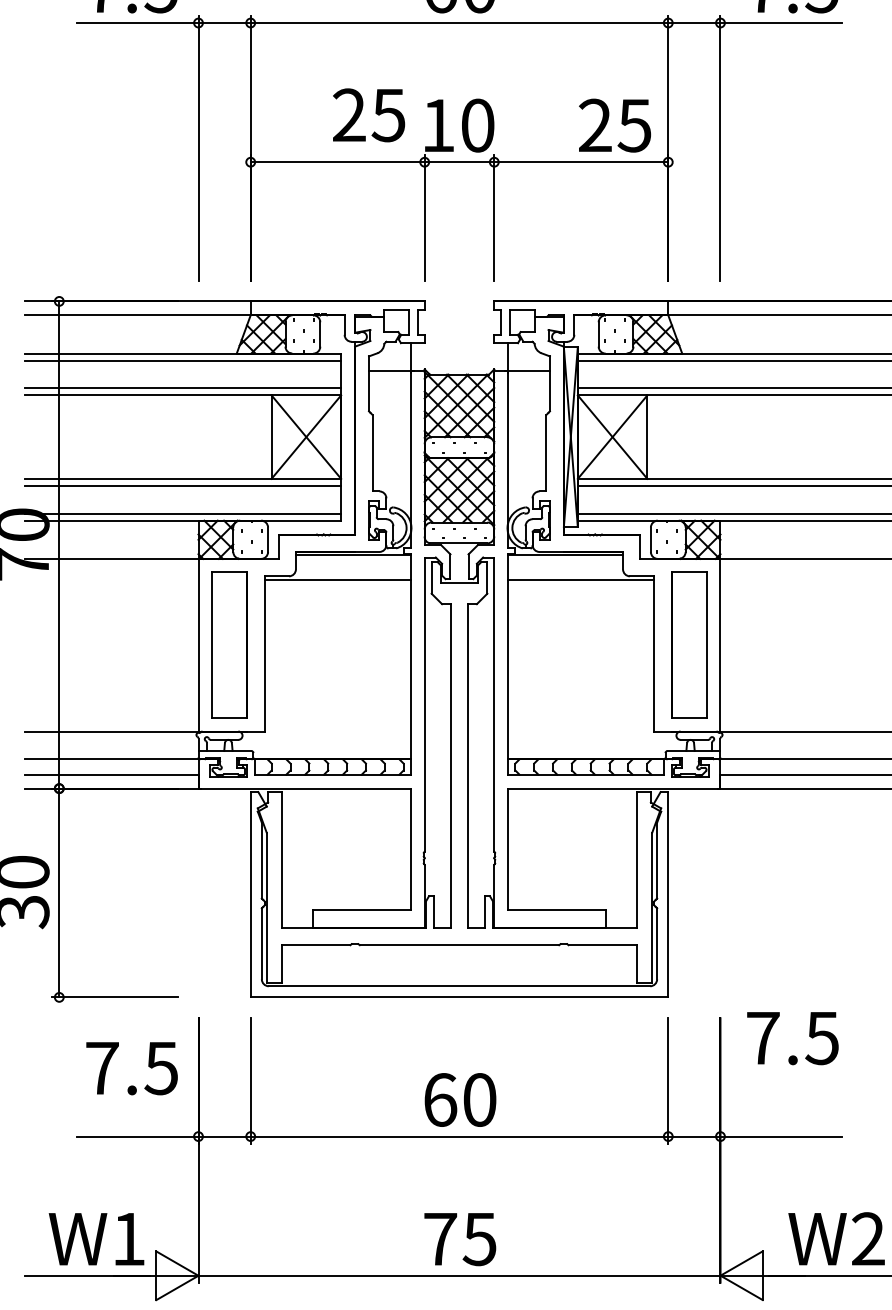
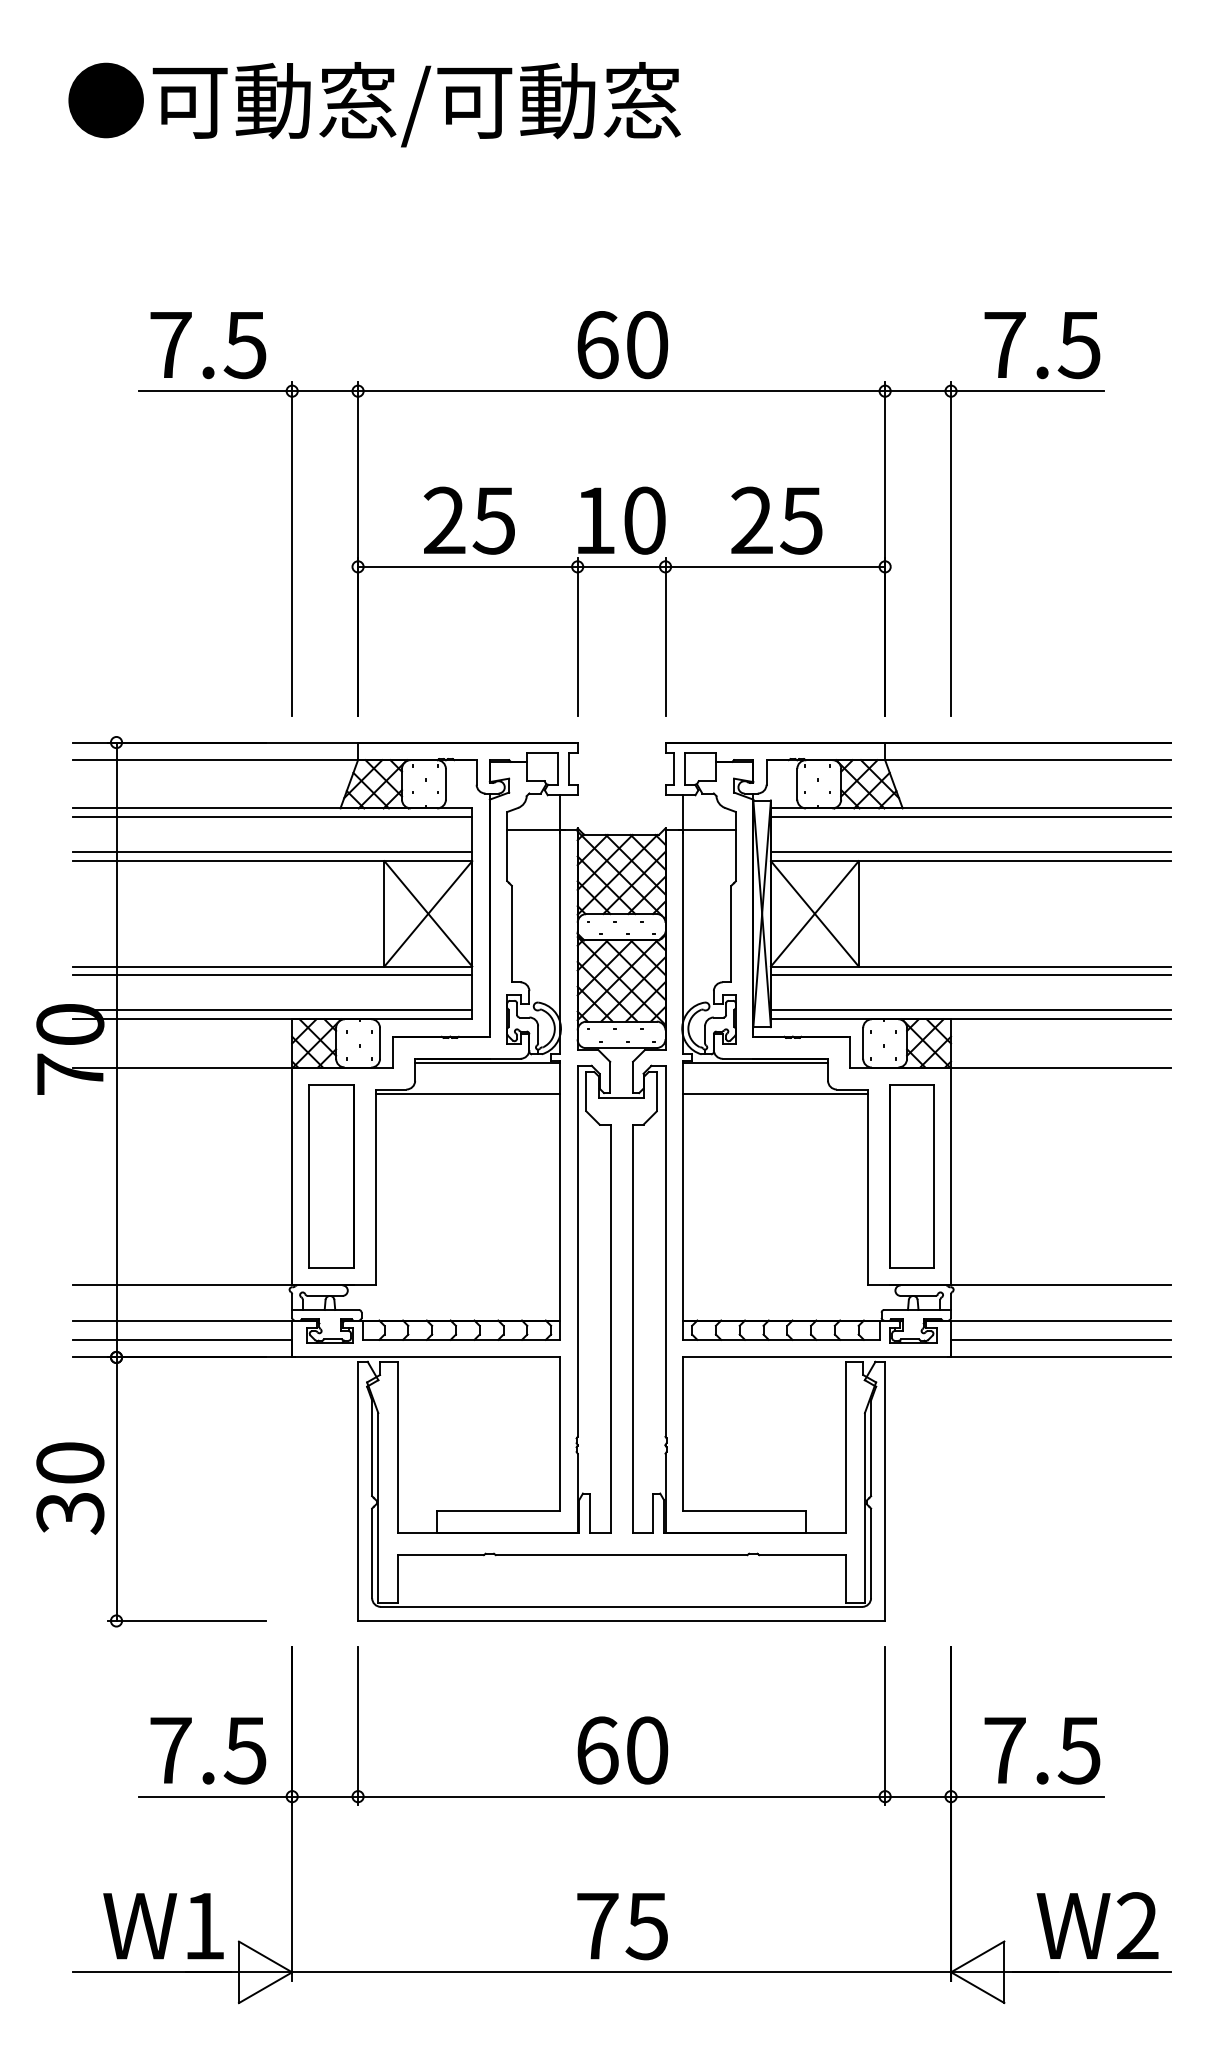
text: (368, 115) -> (468, 520), moved
text: (614, 125) -> (776, 520), moved
text: (792, 1038) -> (1042, 1750), moved
text: (132, 1068) -> (208, 1750), moved

